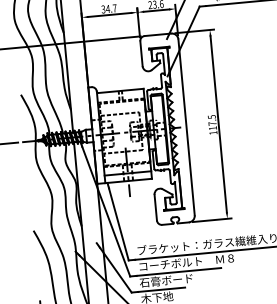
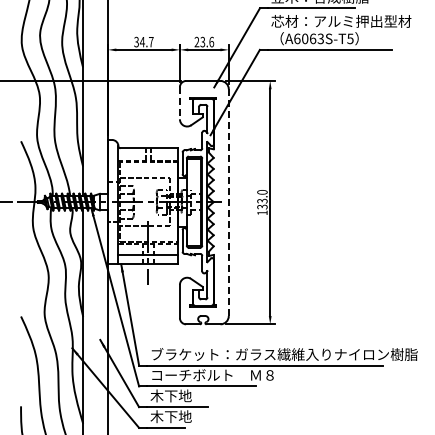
line: (141, 54) -> (179, 103), solid -> dashed
text: (212, 122) -> (262, 199), 117.5 -> 133.0
line: (186, 128) -> (228, 203), solid -> dashed
text: (166, 280) -> (184, 395), 石膏ボード -> 木下地

